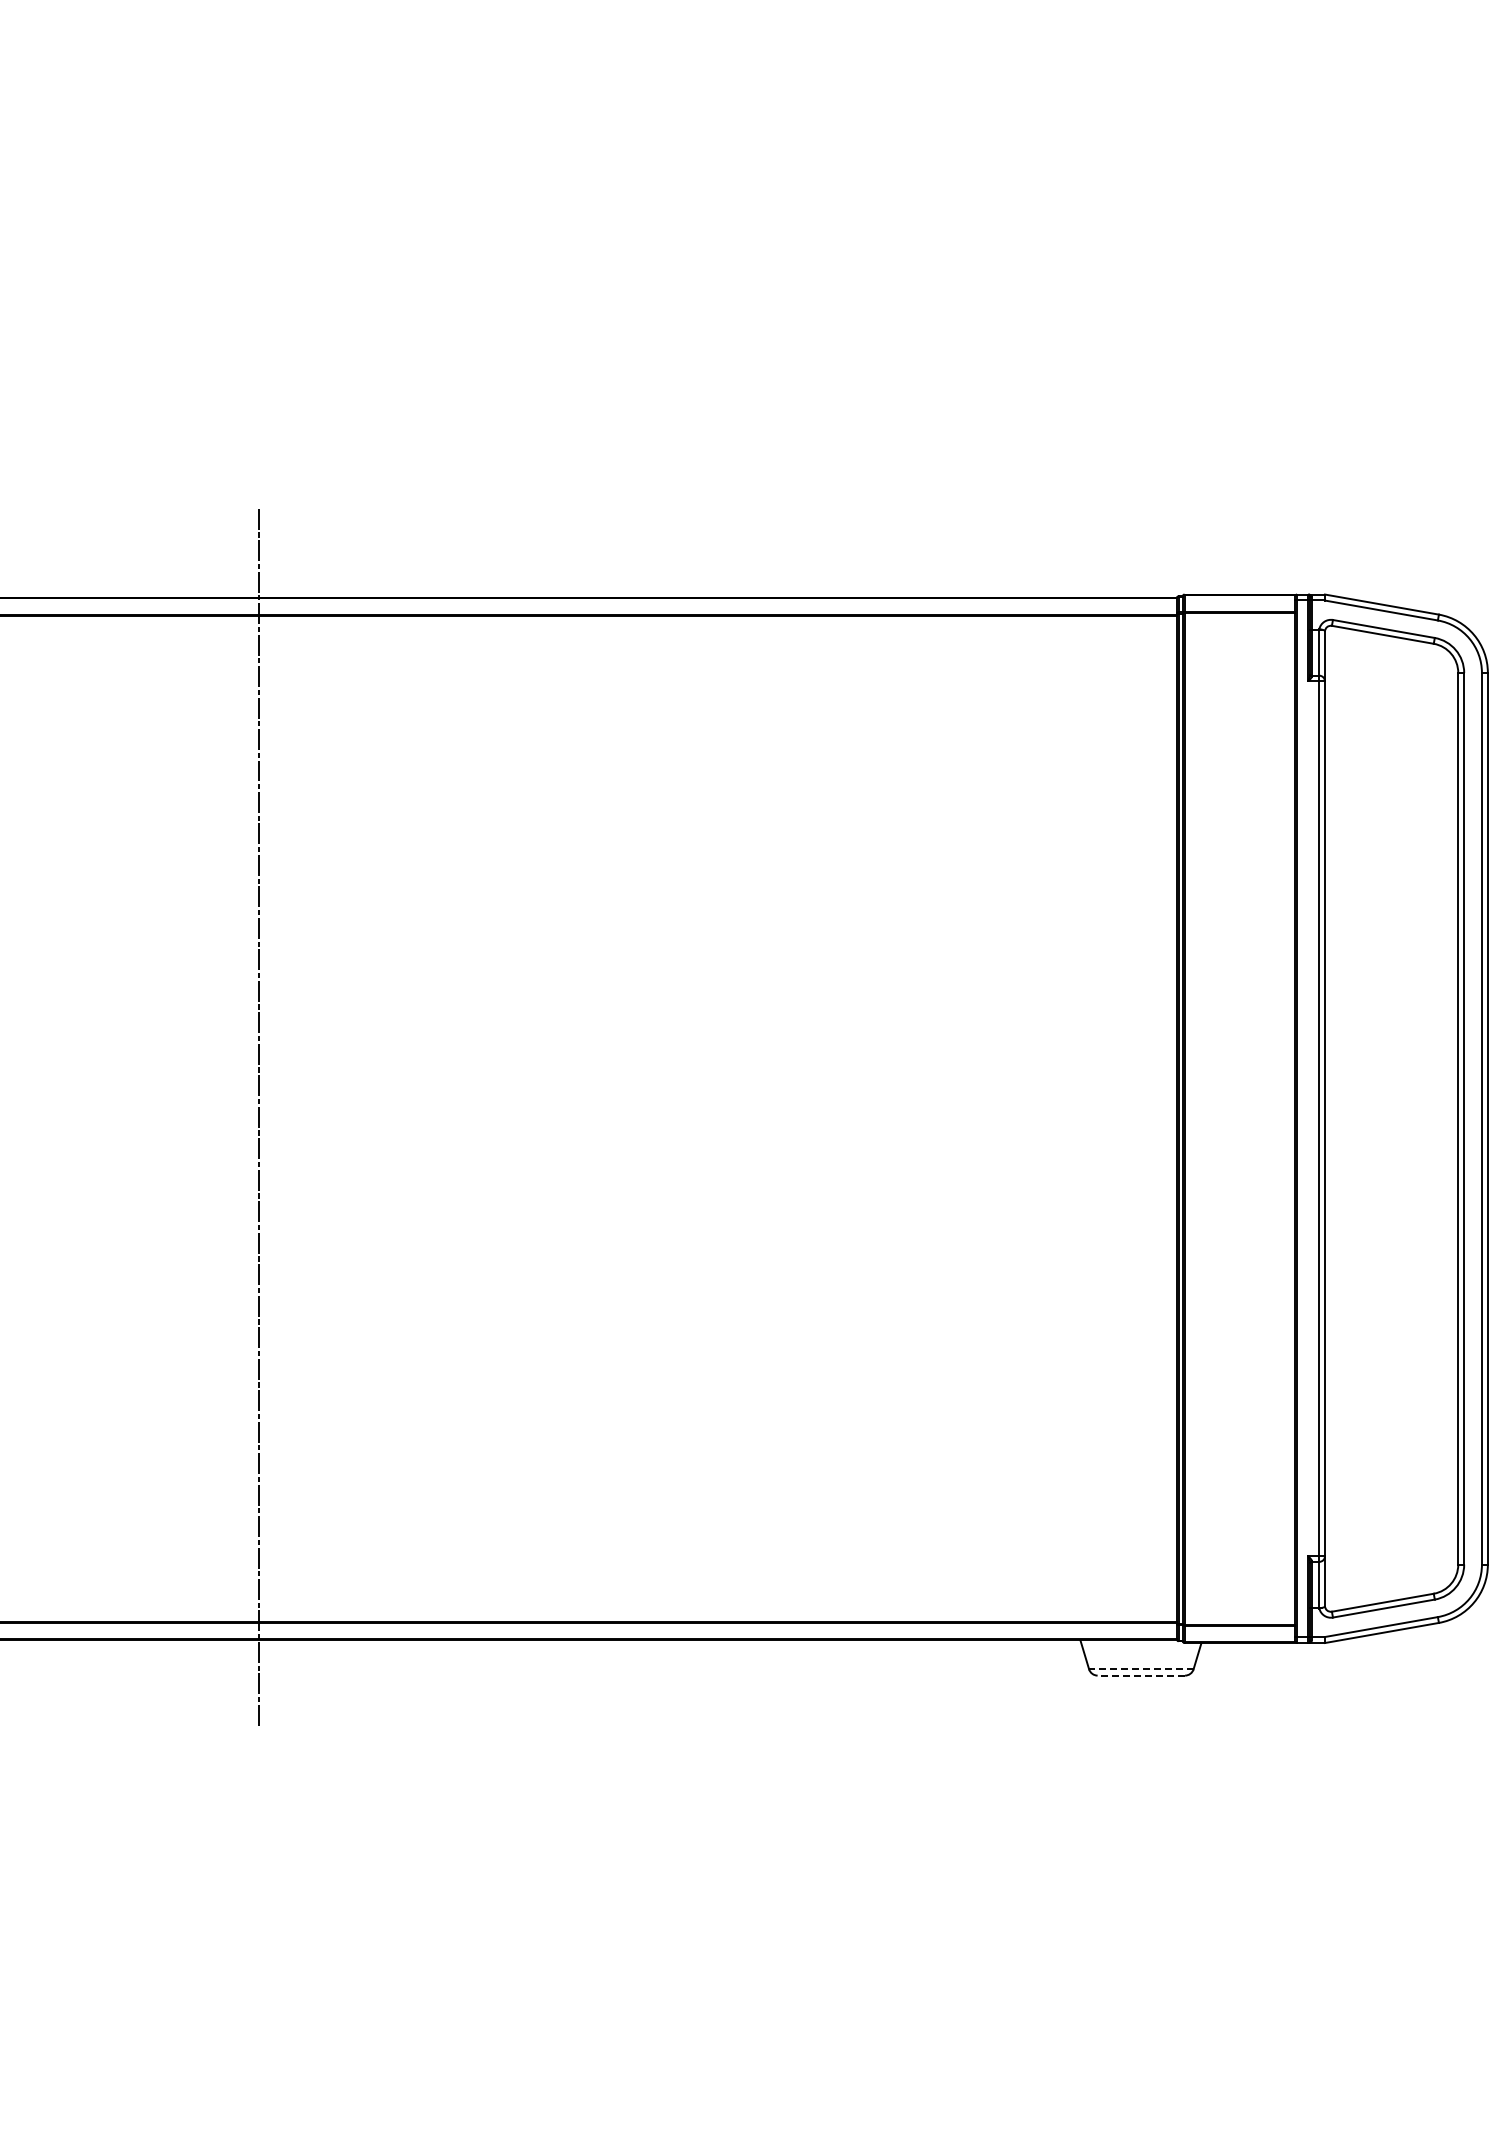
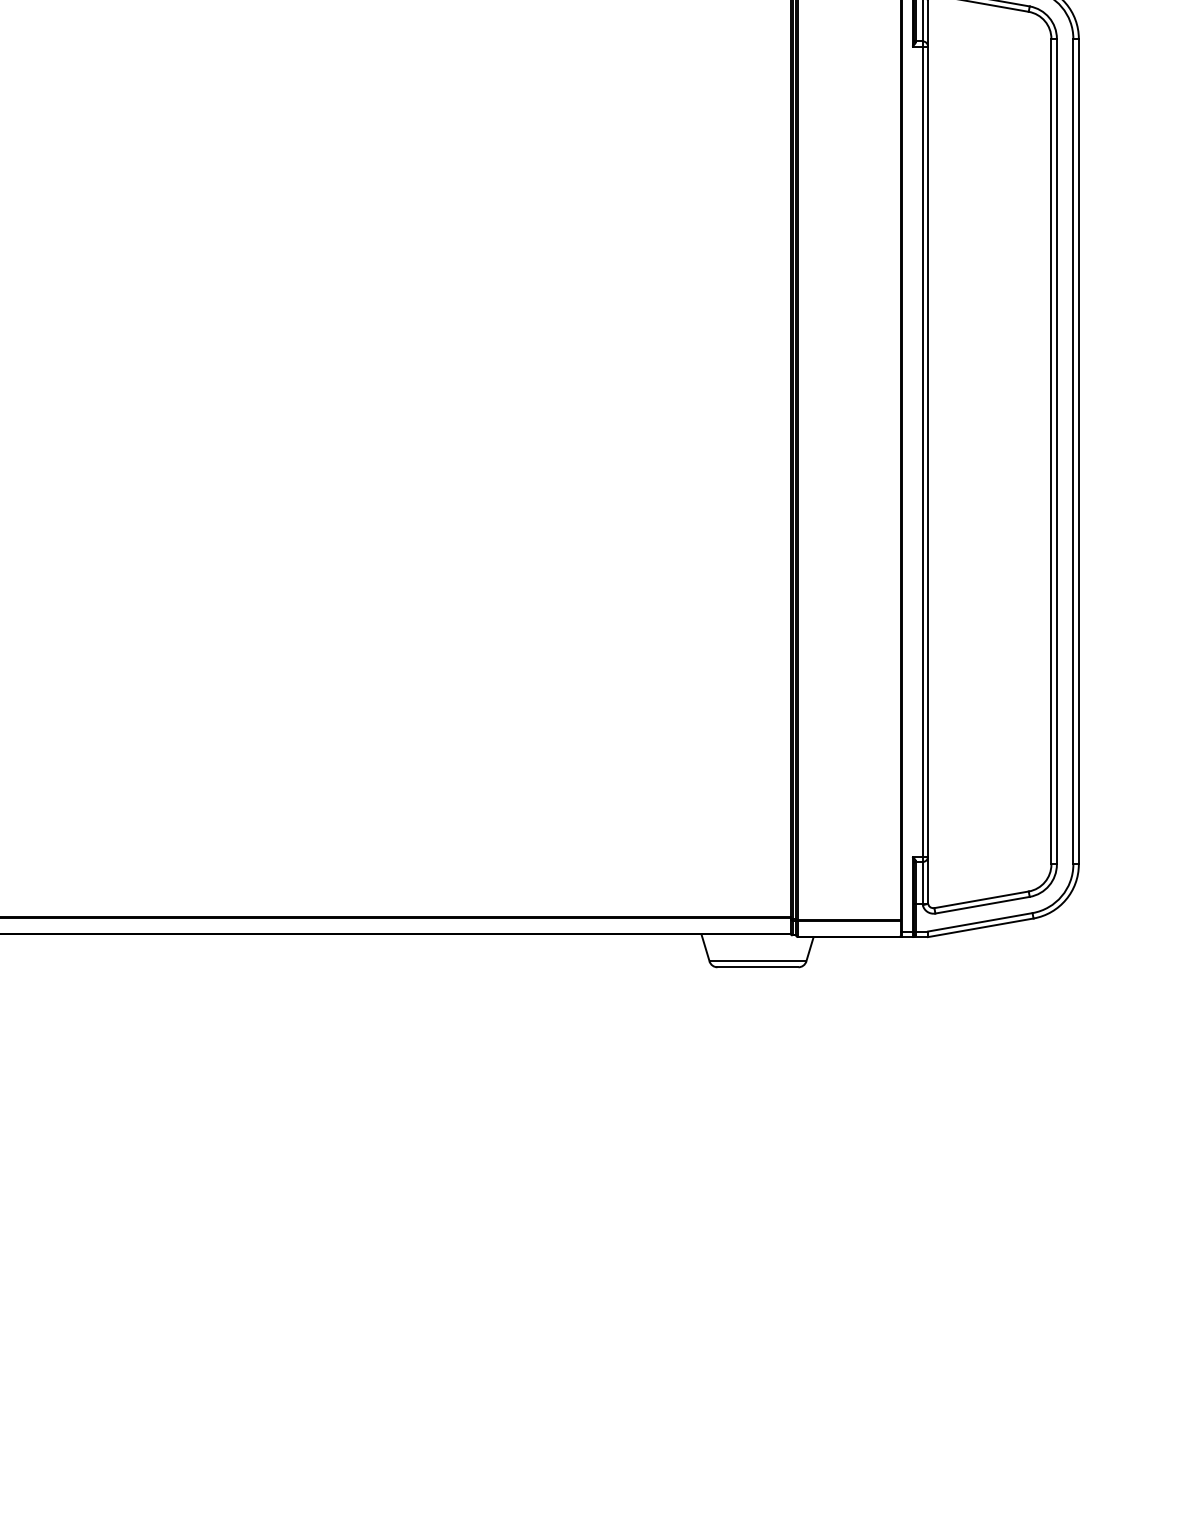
line: (1140, 1669) -> (757, 961), dashed -> solid
line: (1141, 1675) -> (758, 967), dashed -> solid

